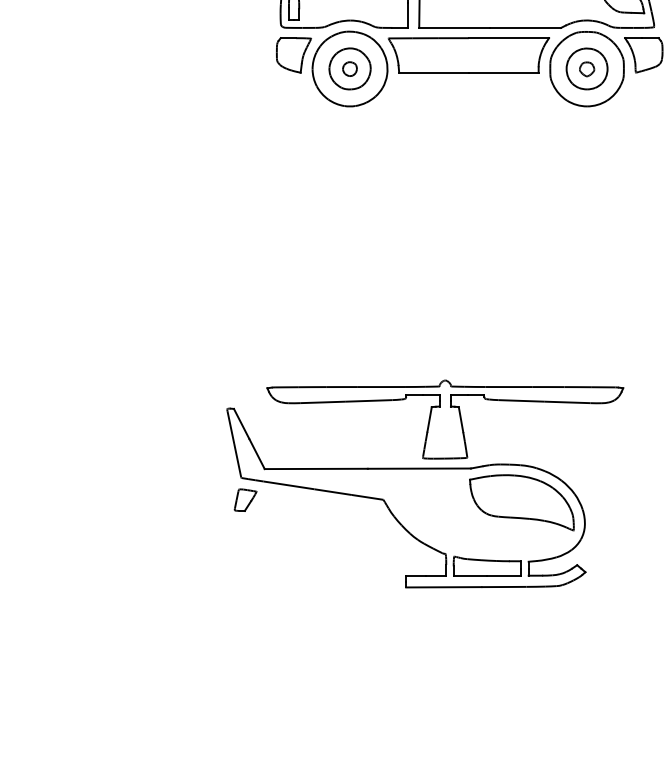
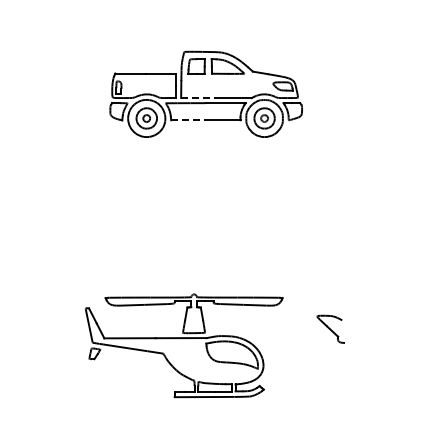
line: (454, 28) -> (198, 98), solid -> dashed
line: (436, 73) -> (189, 120), solid -> dashed
part: (423, 483) -> (183, 345), moved

